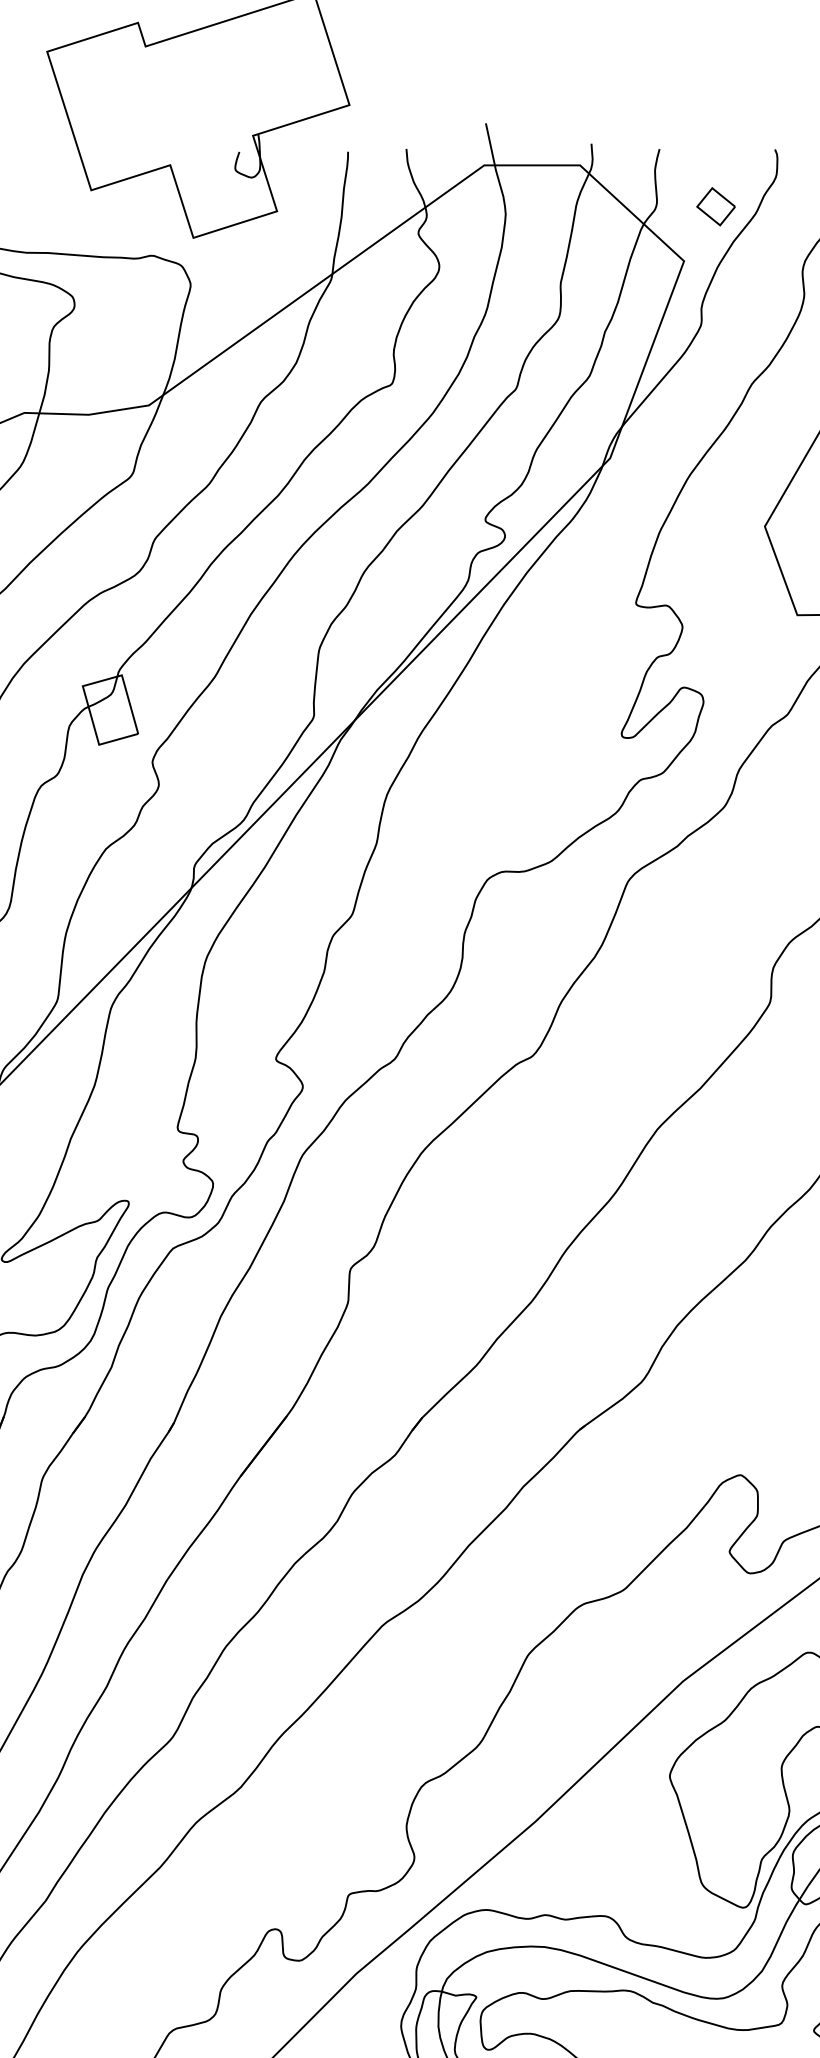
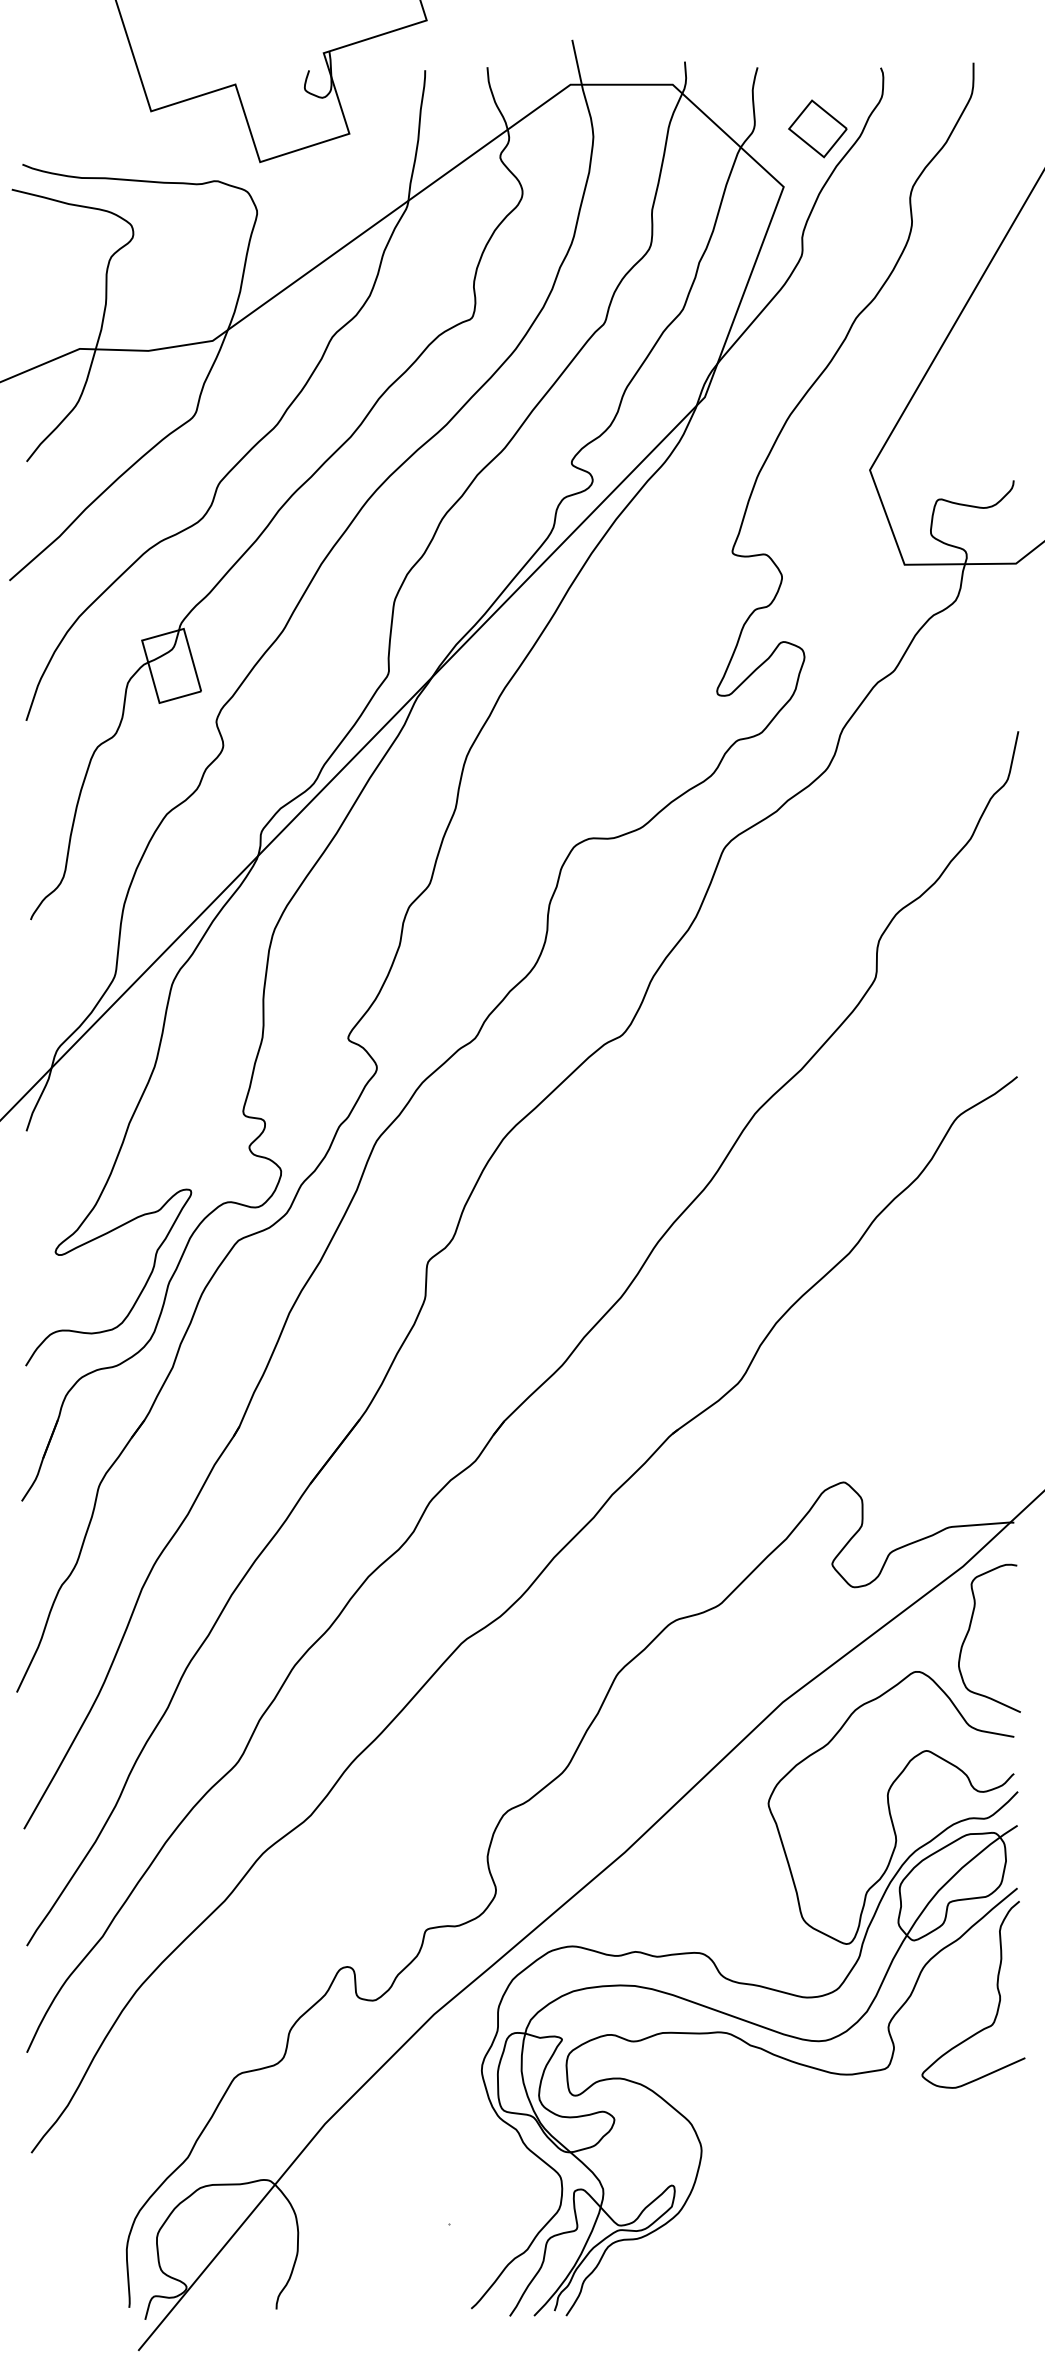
part: (715, 206) -> (817, 128), size x1.43

